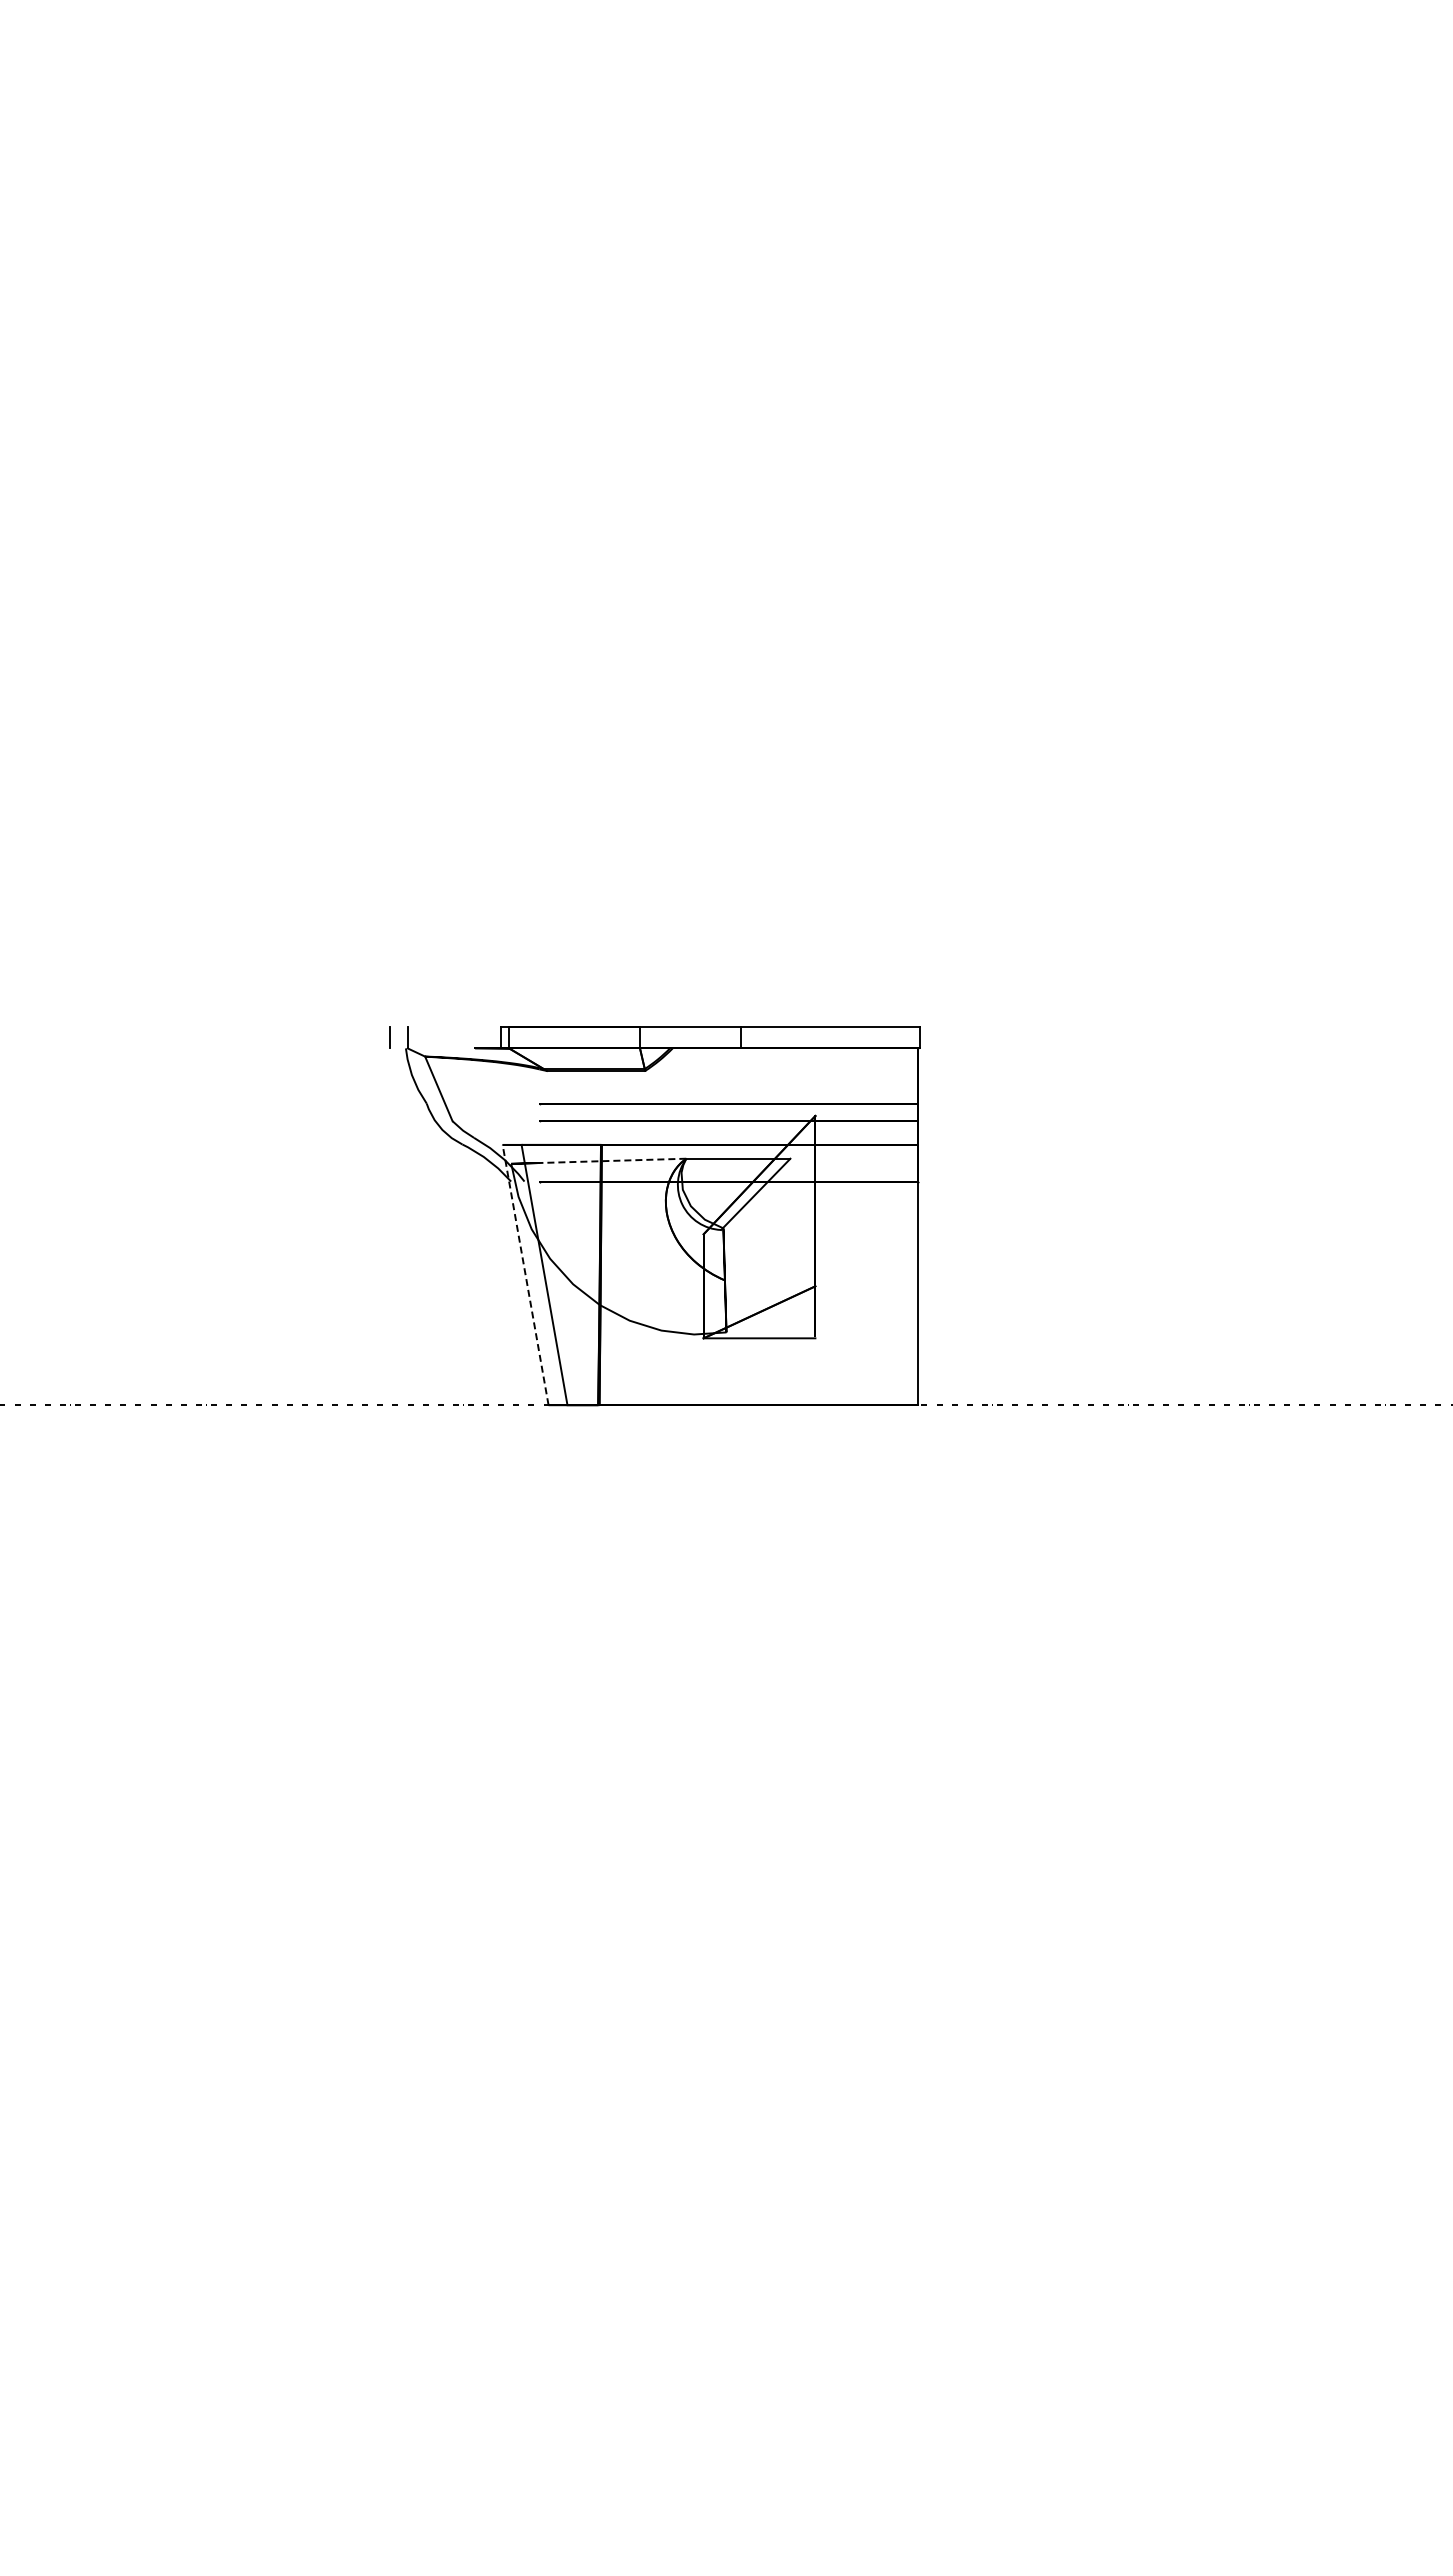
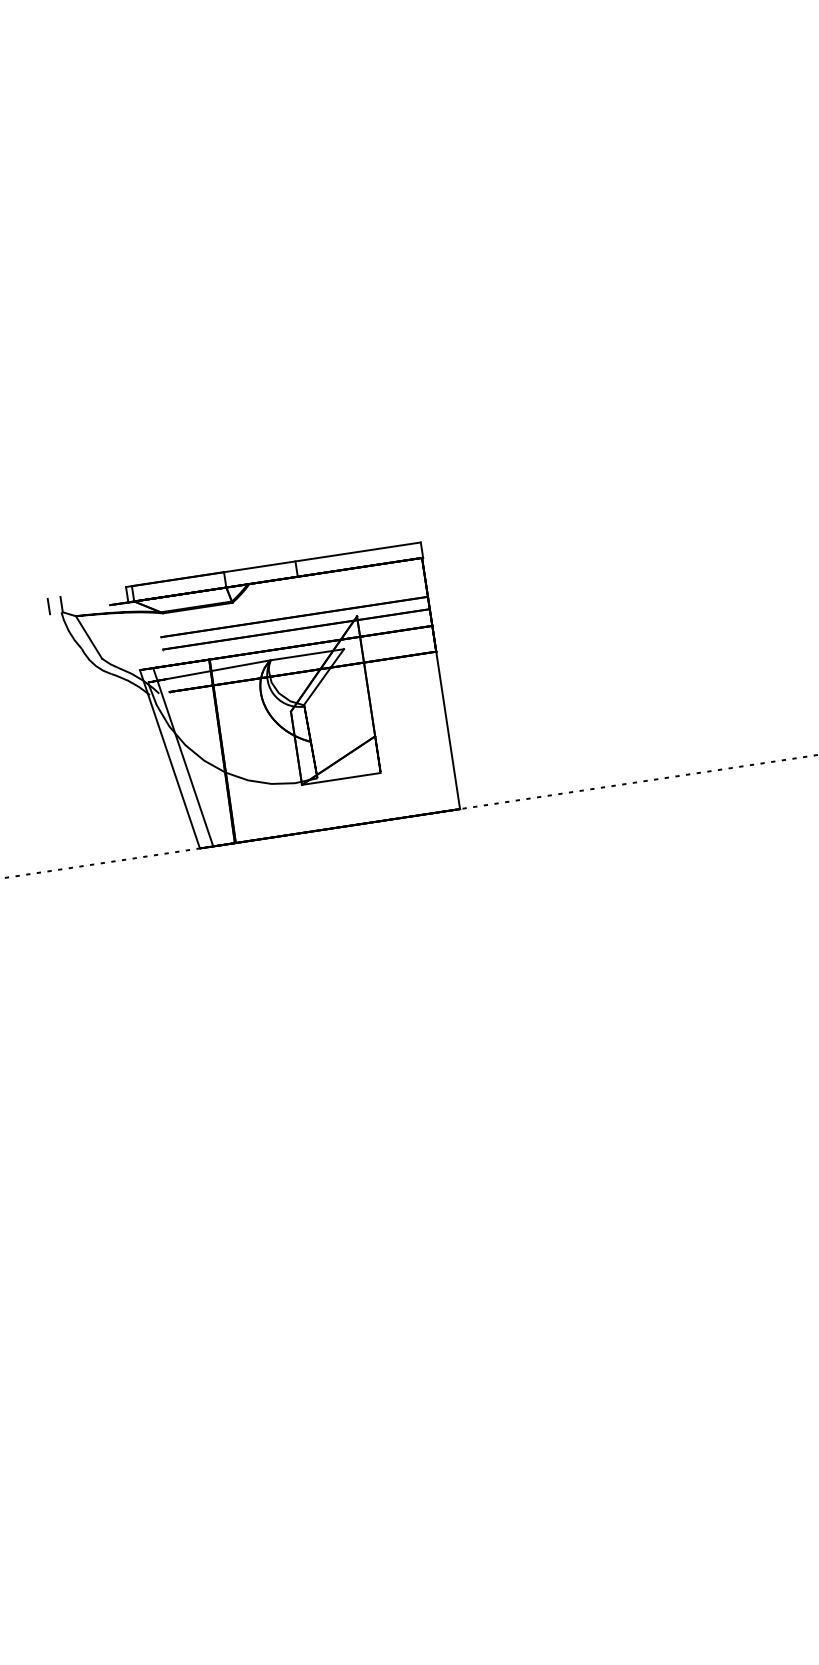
line: (612, 1160) -> (218, 669), dashed -> solid
line: (525, 1274) -> (169, 758), dashed -> solid

